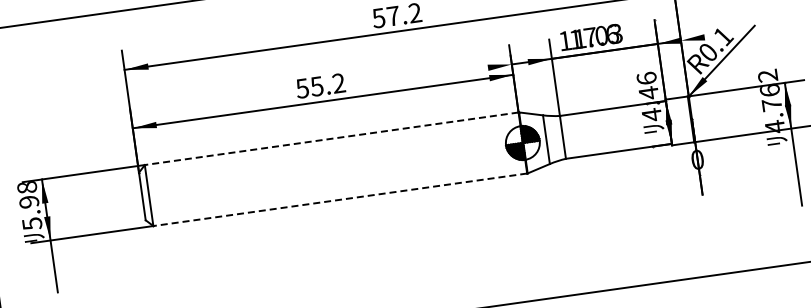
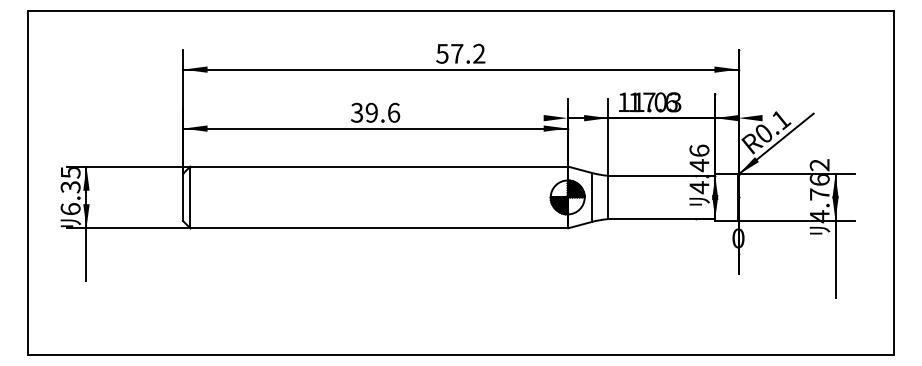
text: (320, 85) -> (375, 112), 55.2 -> 39.6
line: (332, 138) -> (379, 166), dashed -> solid
line: (340, 199) -> (379, 228), dashed -> solid
text: (29, 206) -> (70, 191), 5.98 -> 6.35

